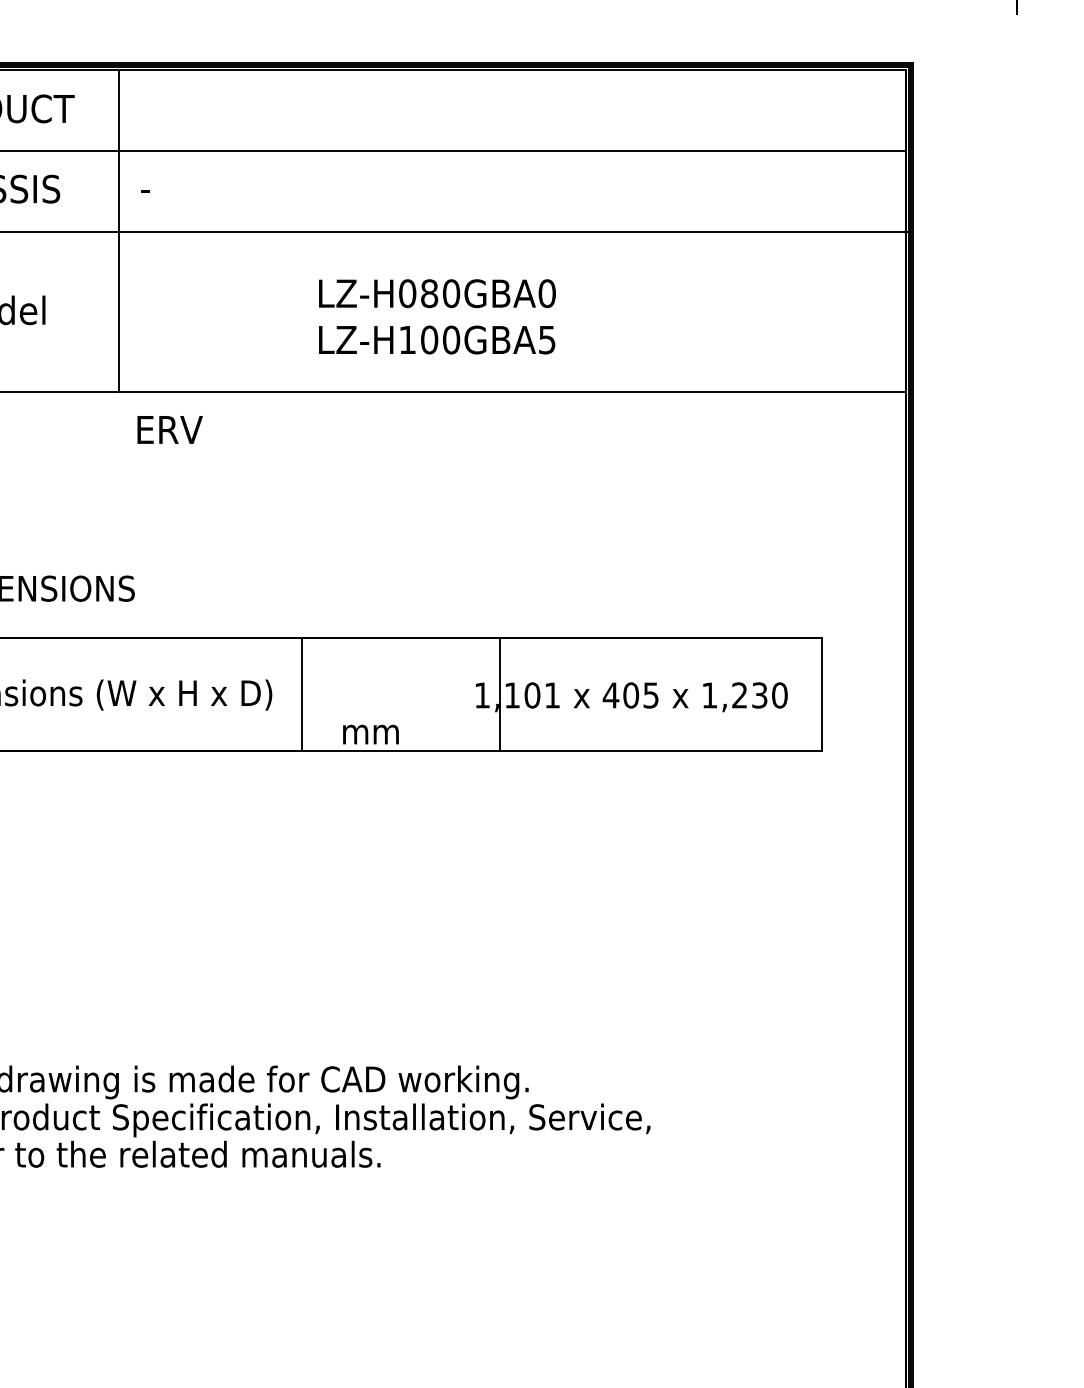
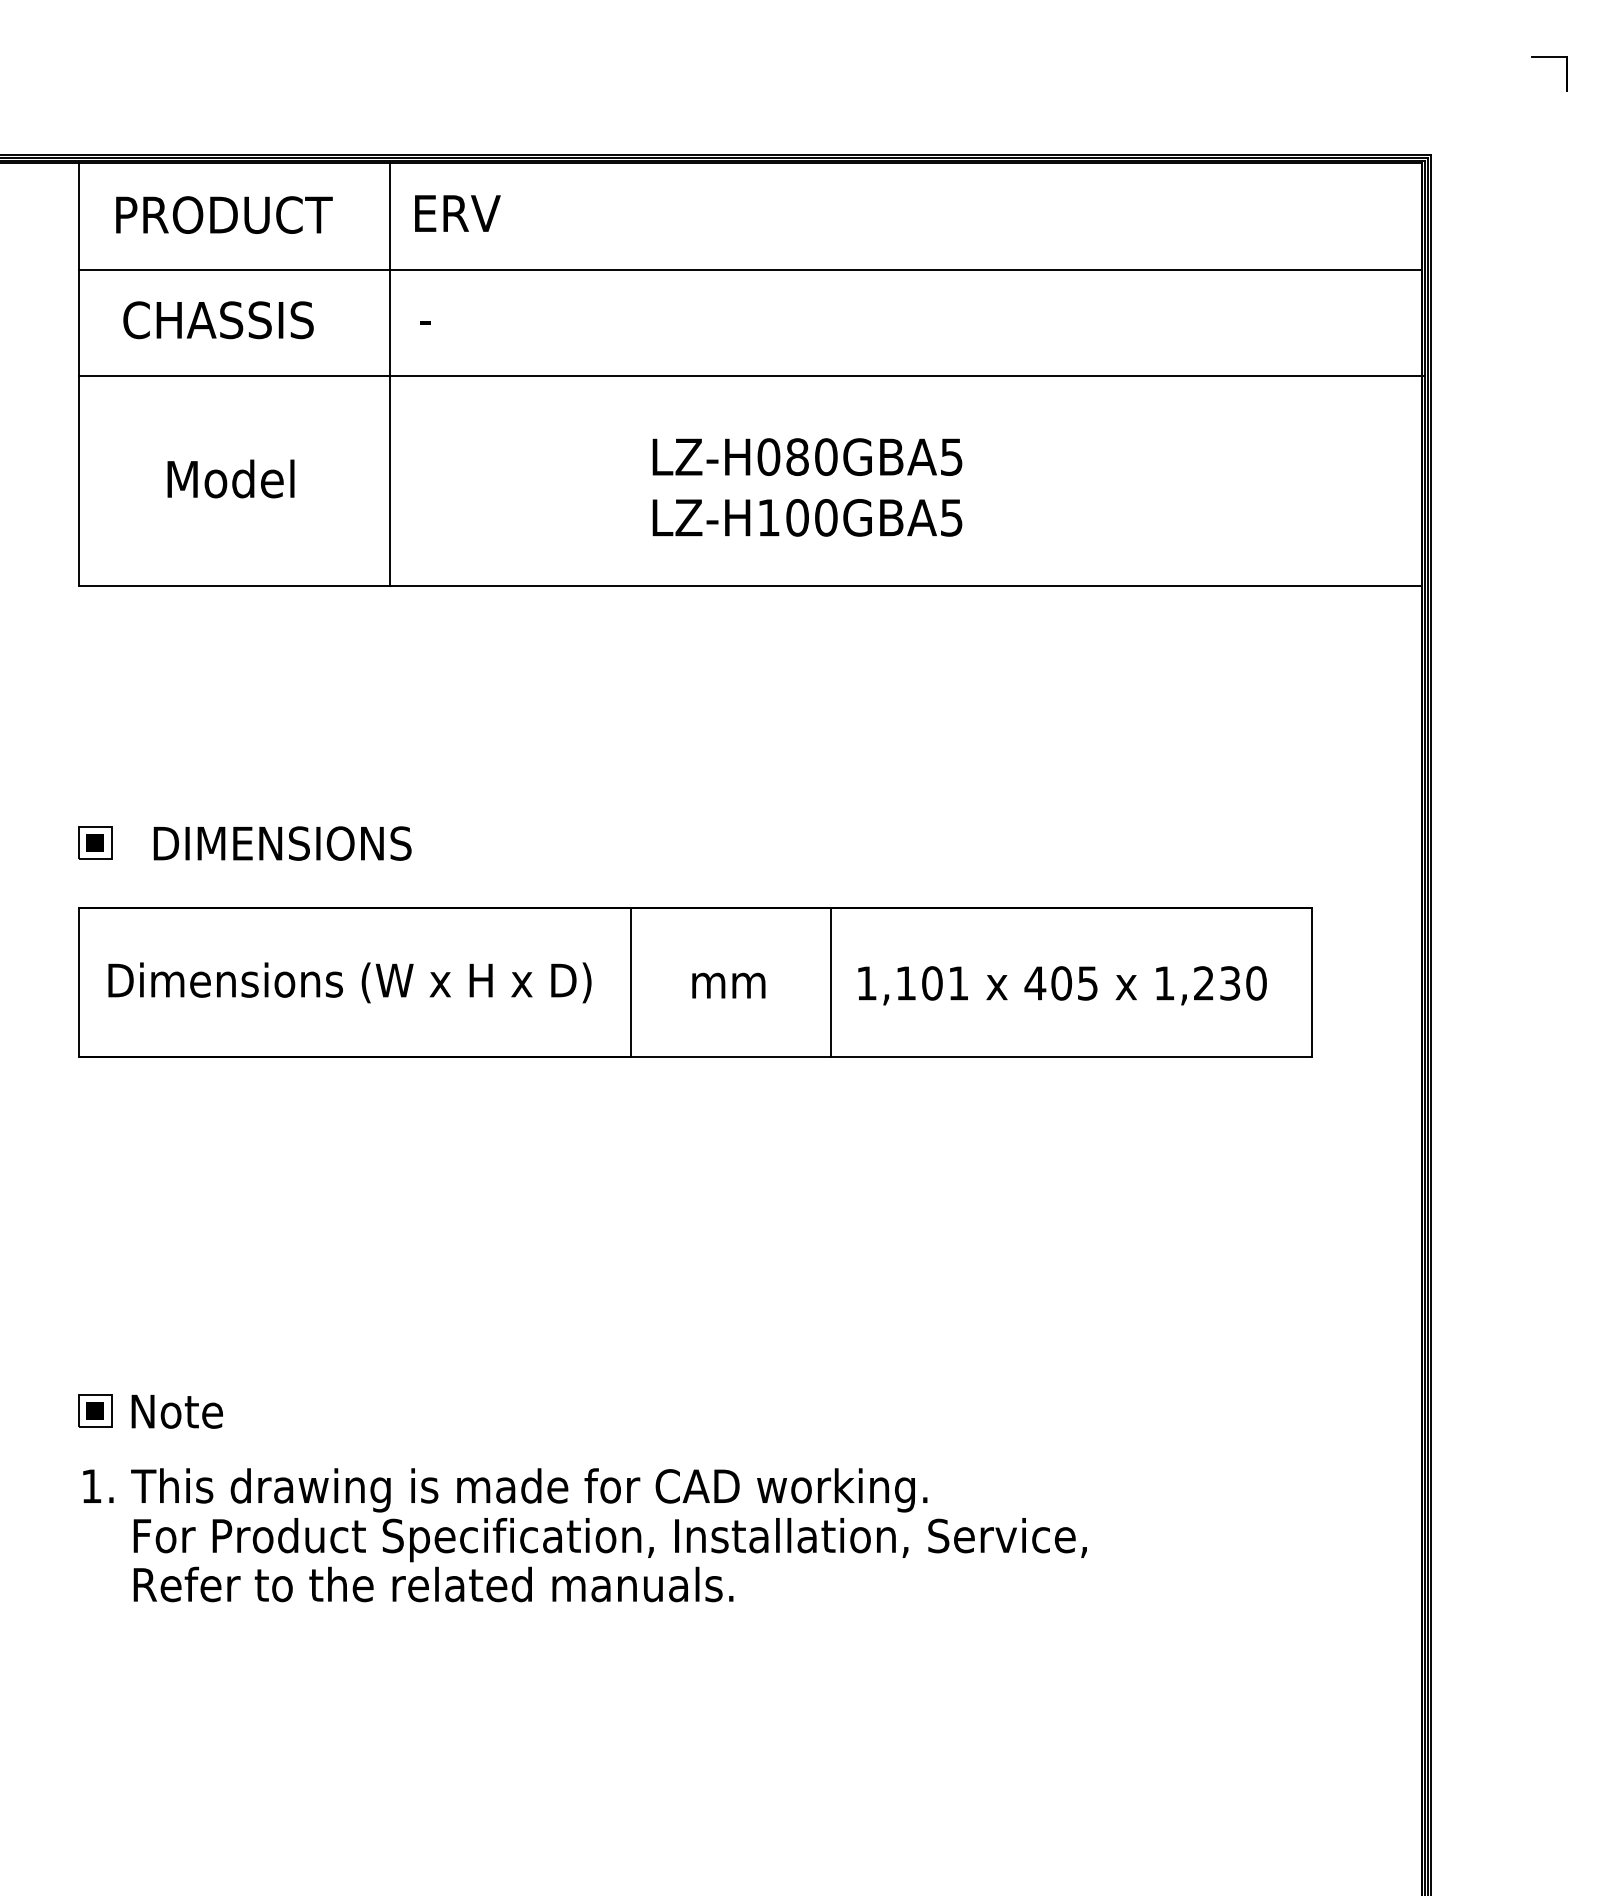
text: (547, 293) -> (951, 456), LZ-H080GBA0 -> LZ-H080GBA5
text: (169, 429) -> (457, 213), moved
line: (499, 694) -> (830, 982), moved
text: (370, 734) -> (728, 985), moved

